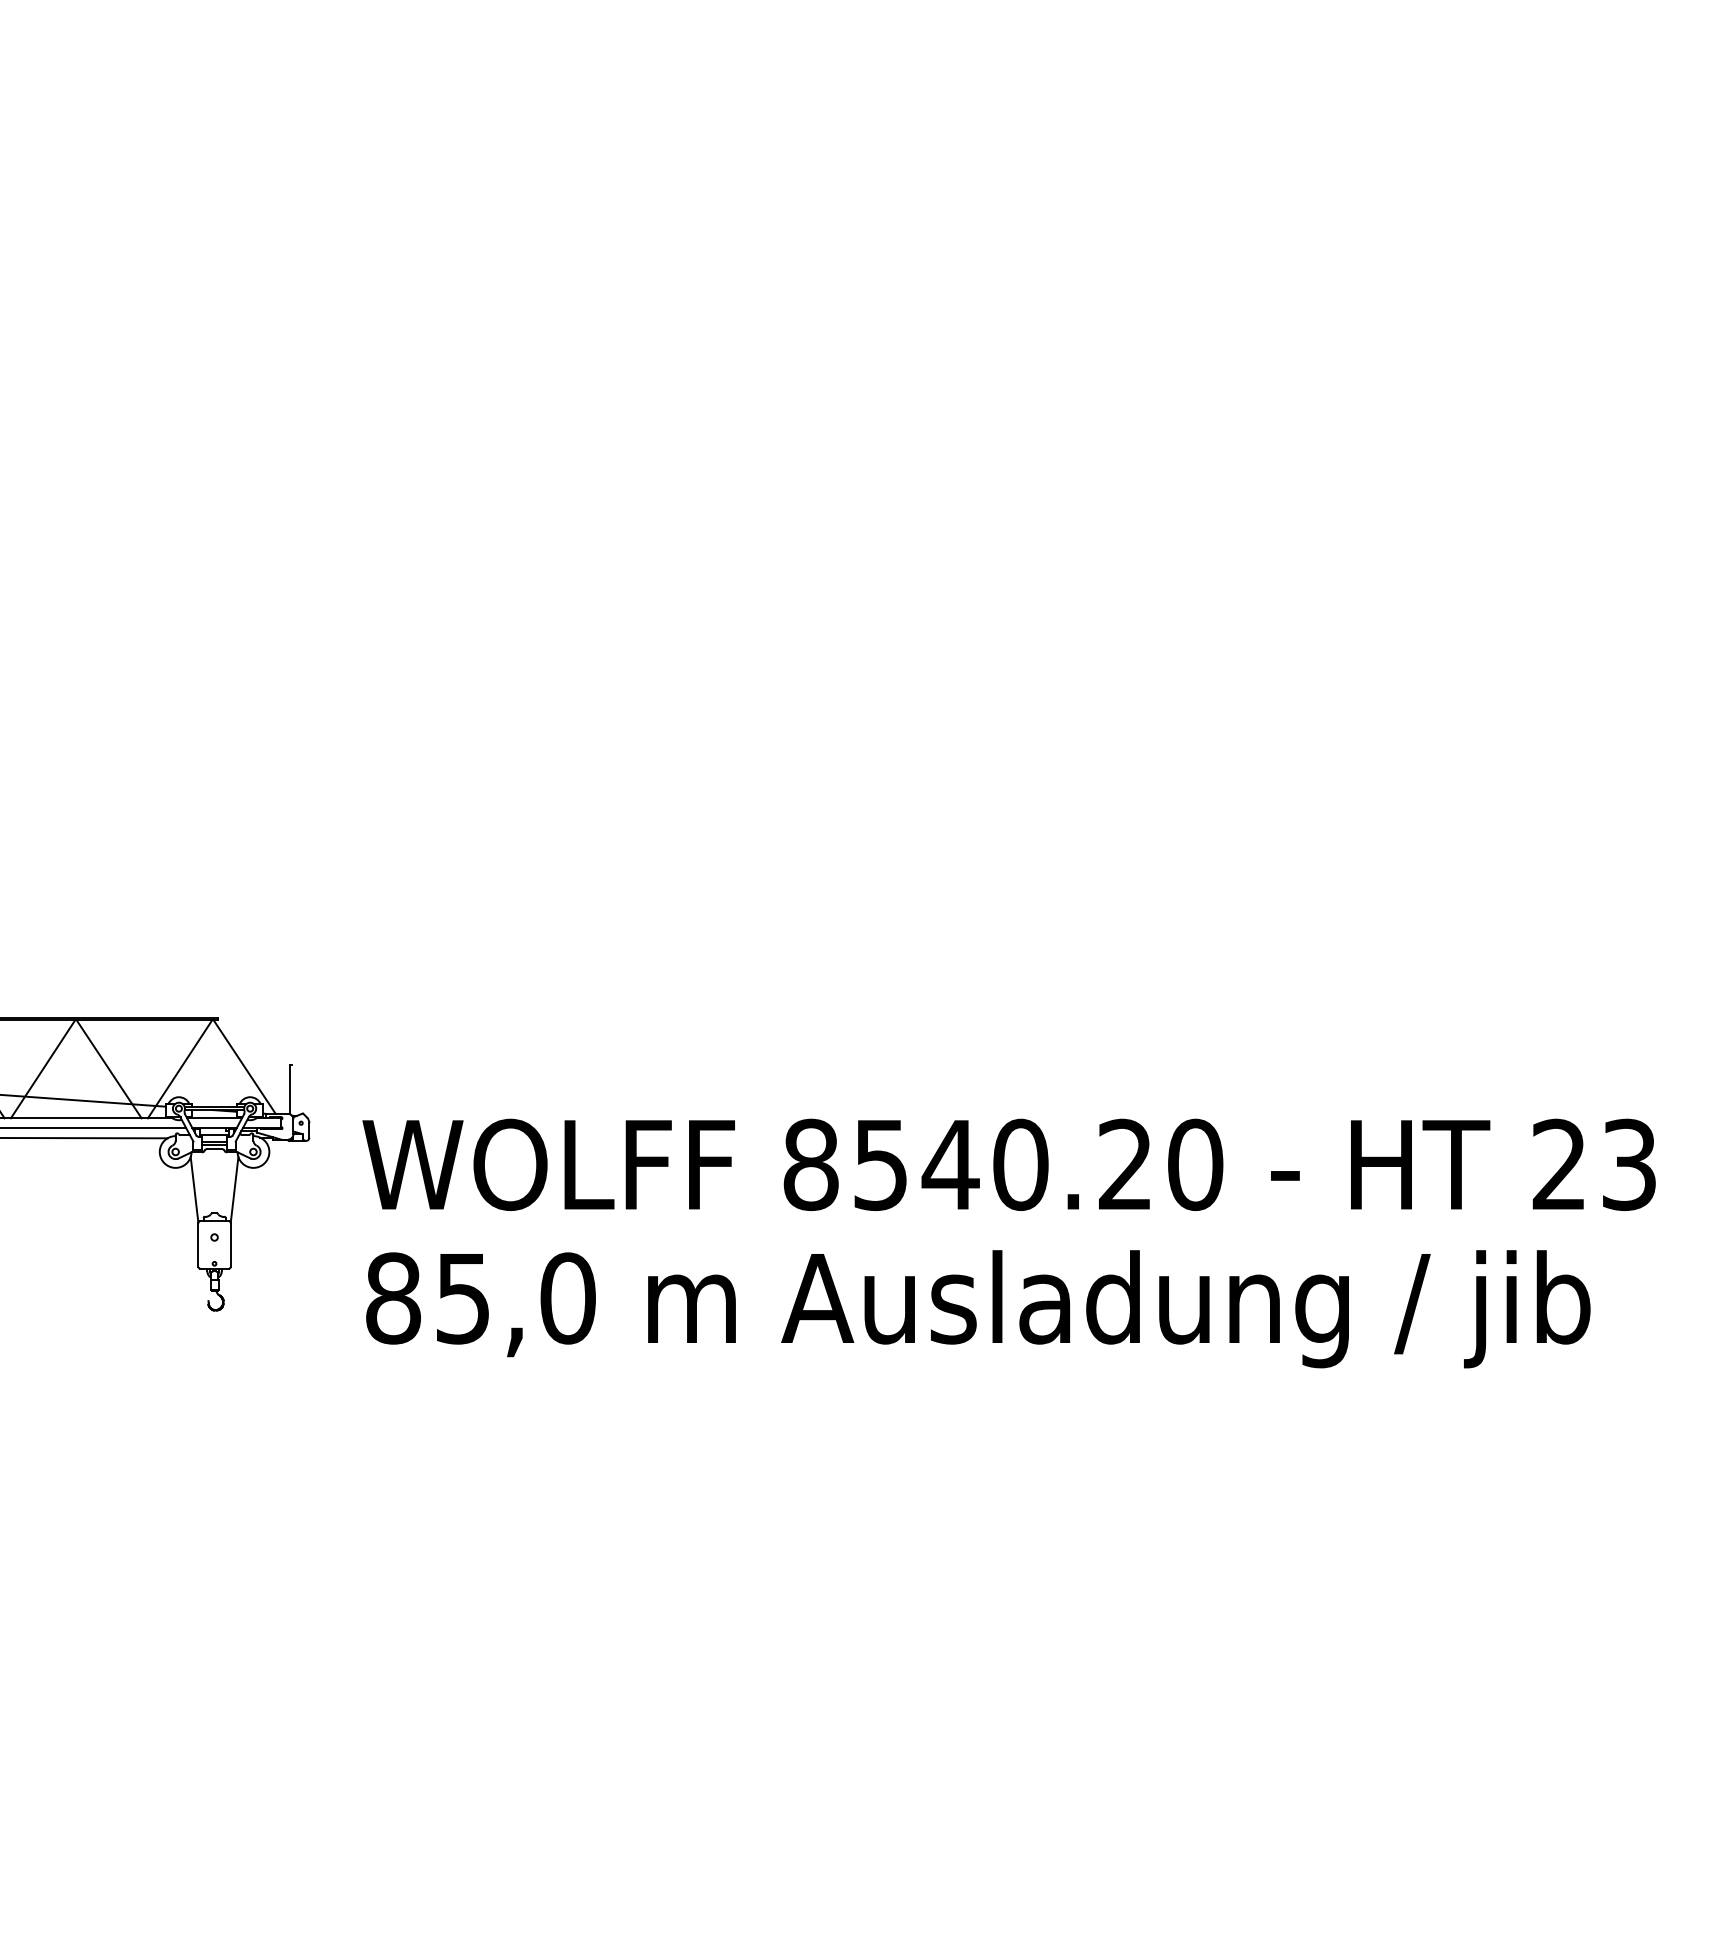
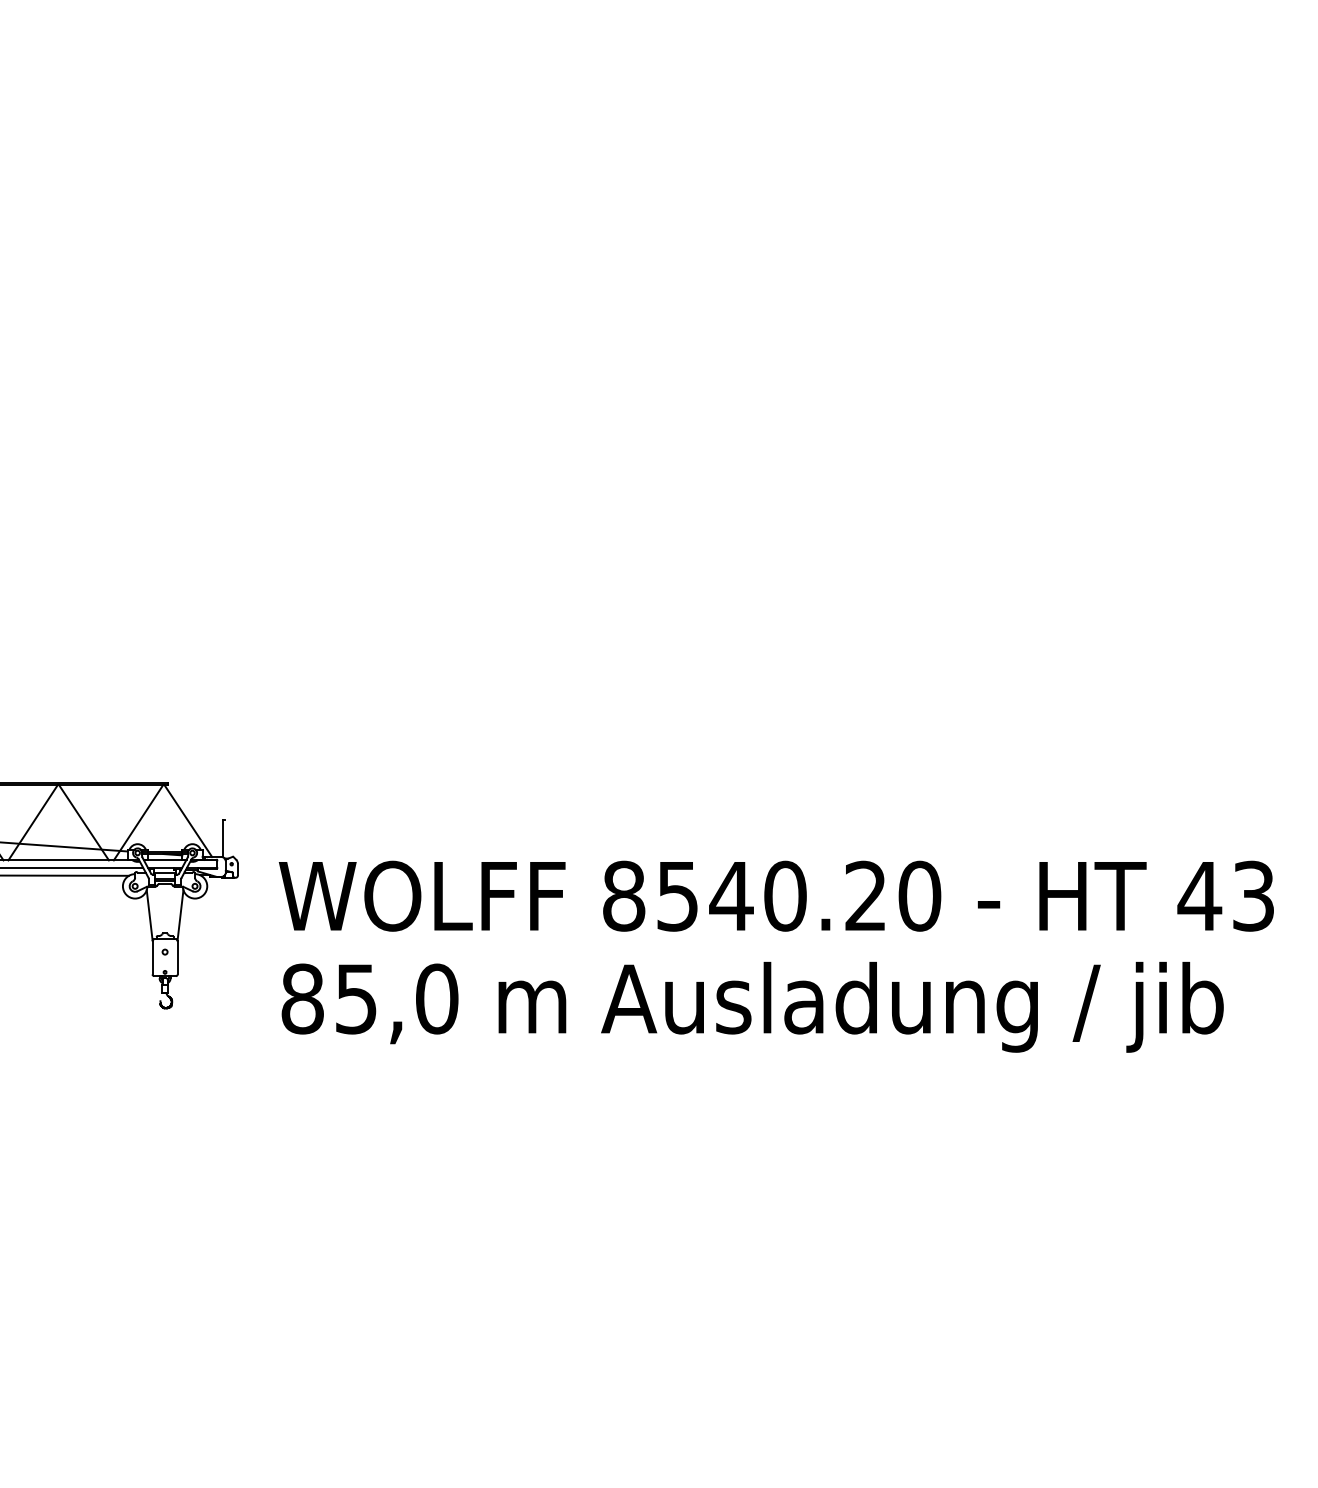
text: (1559, 1163) -> (1199, 895), 23 -> 43

